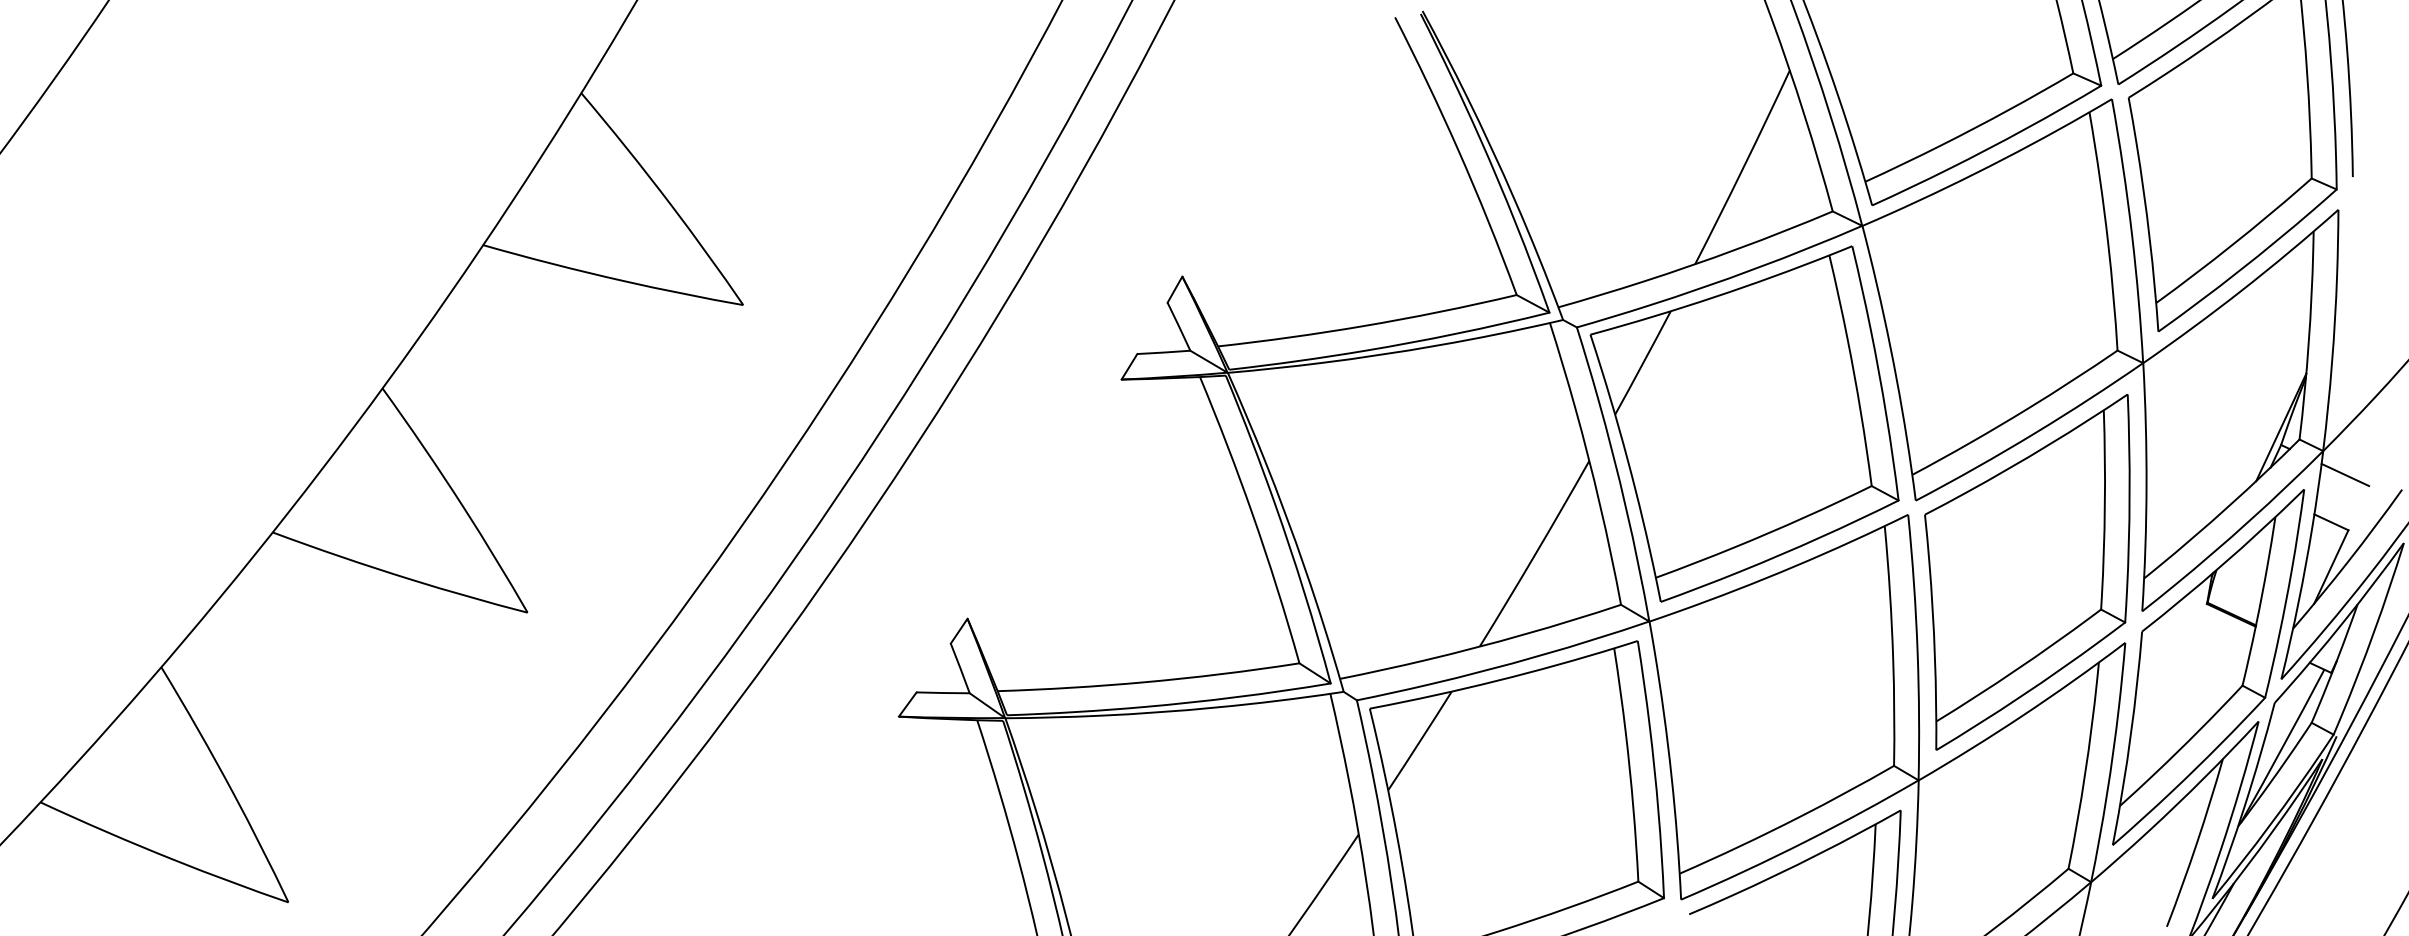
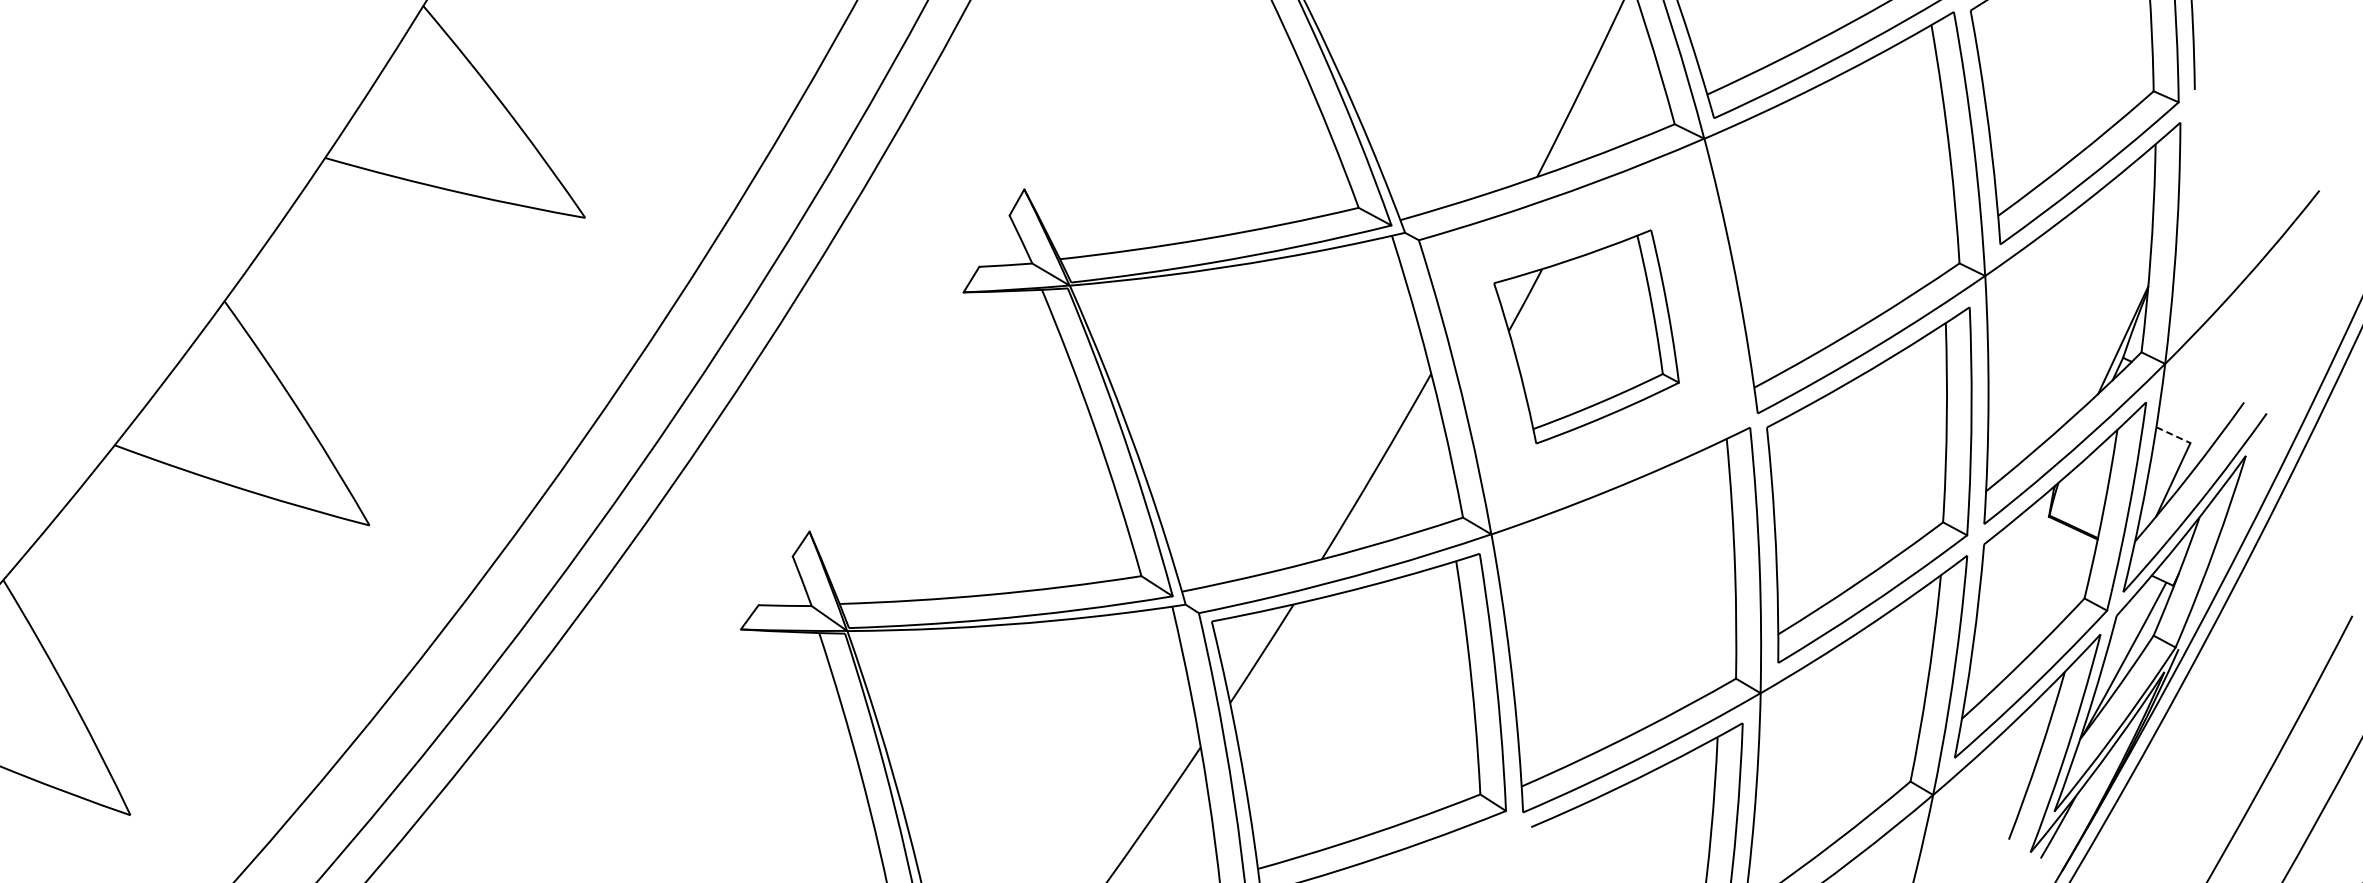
part: (1744, 423) -> (1586, 336), size x0.6
line: (2345, 474) -> (2187, 387), removed
line: (2331, 522) -> (2173, 435), solid -> dashed

